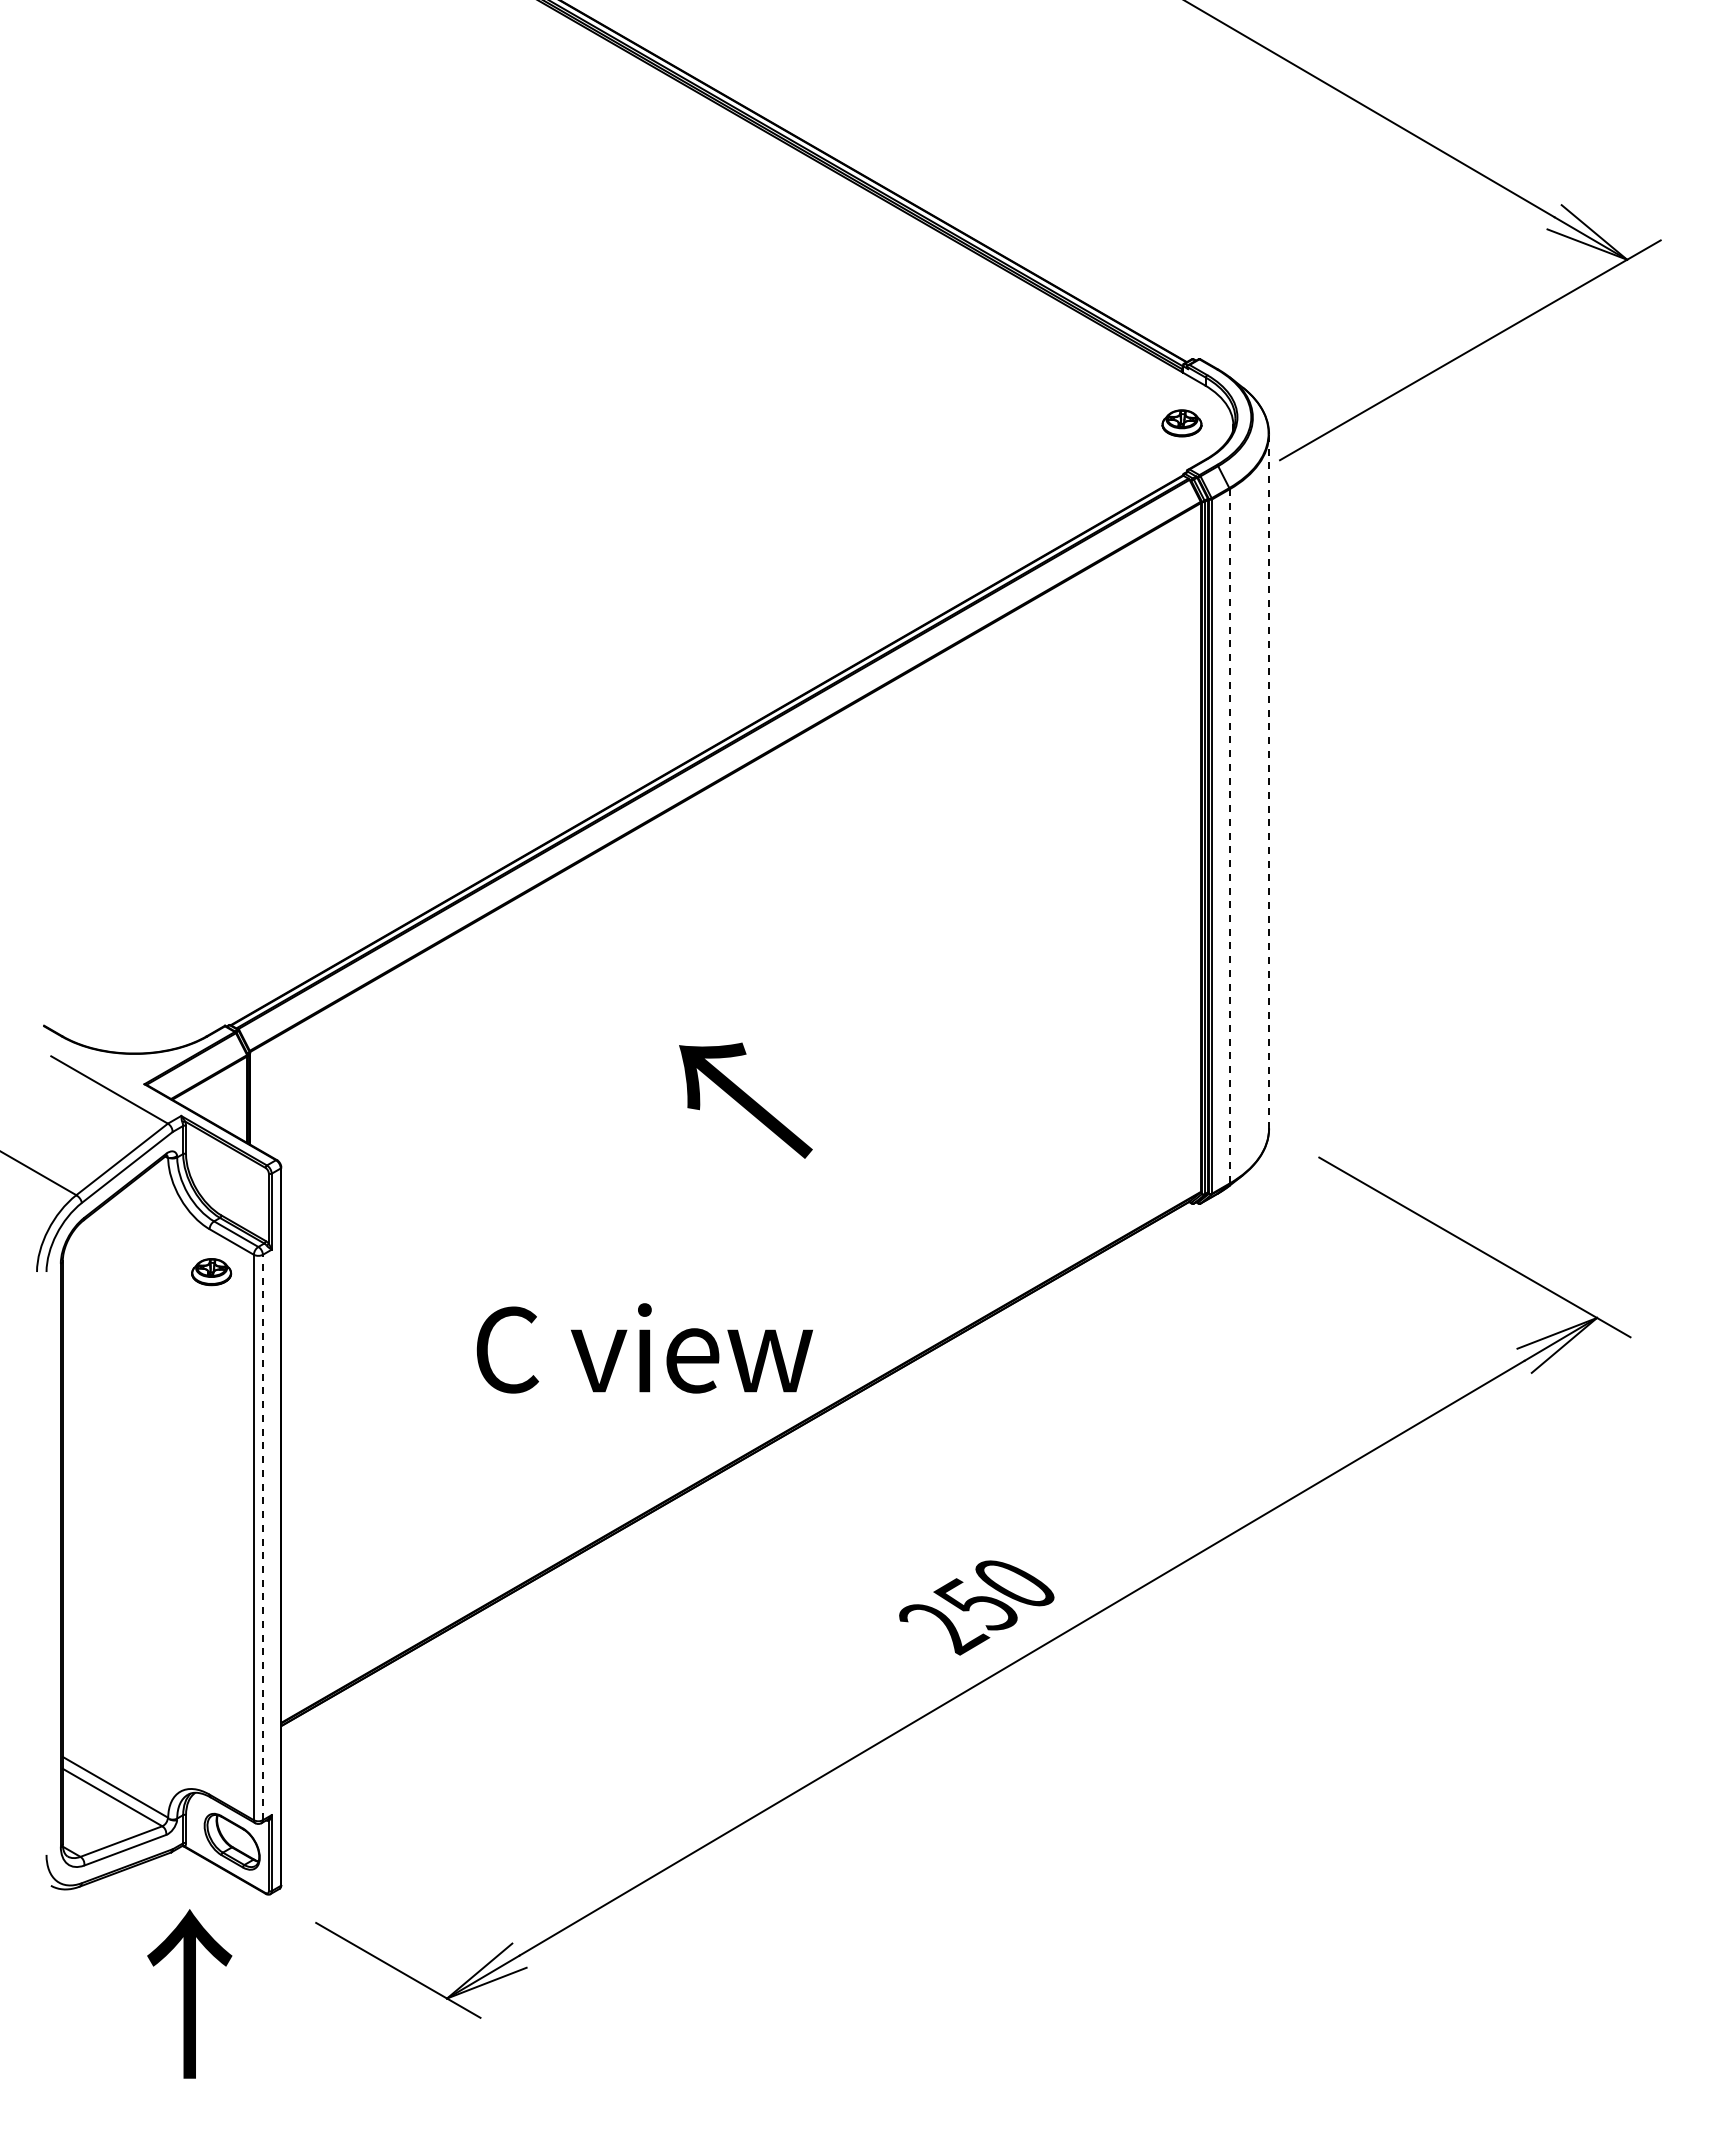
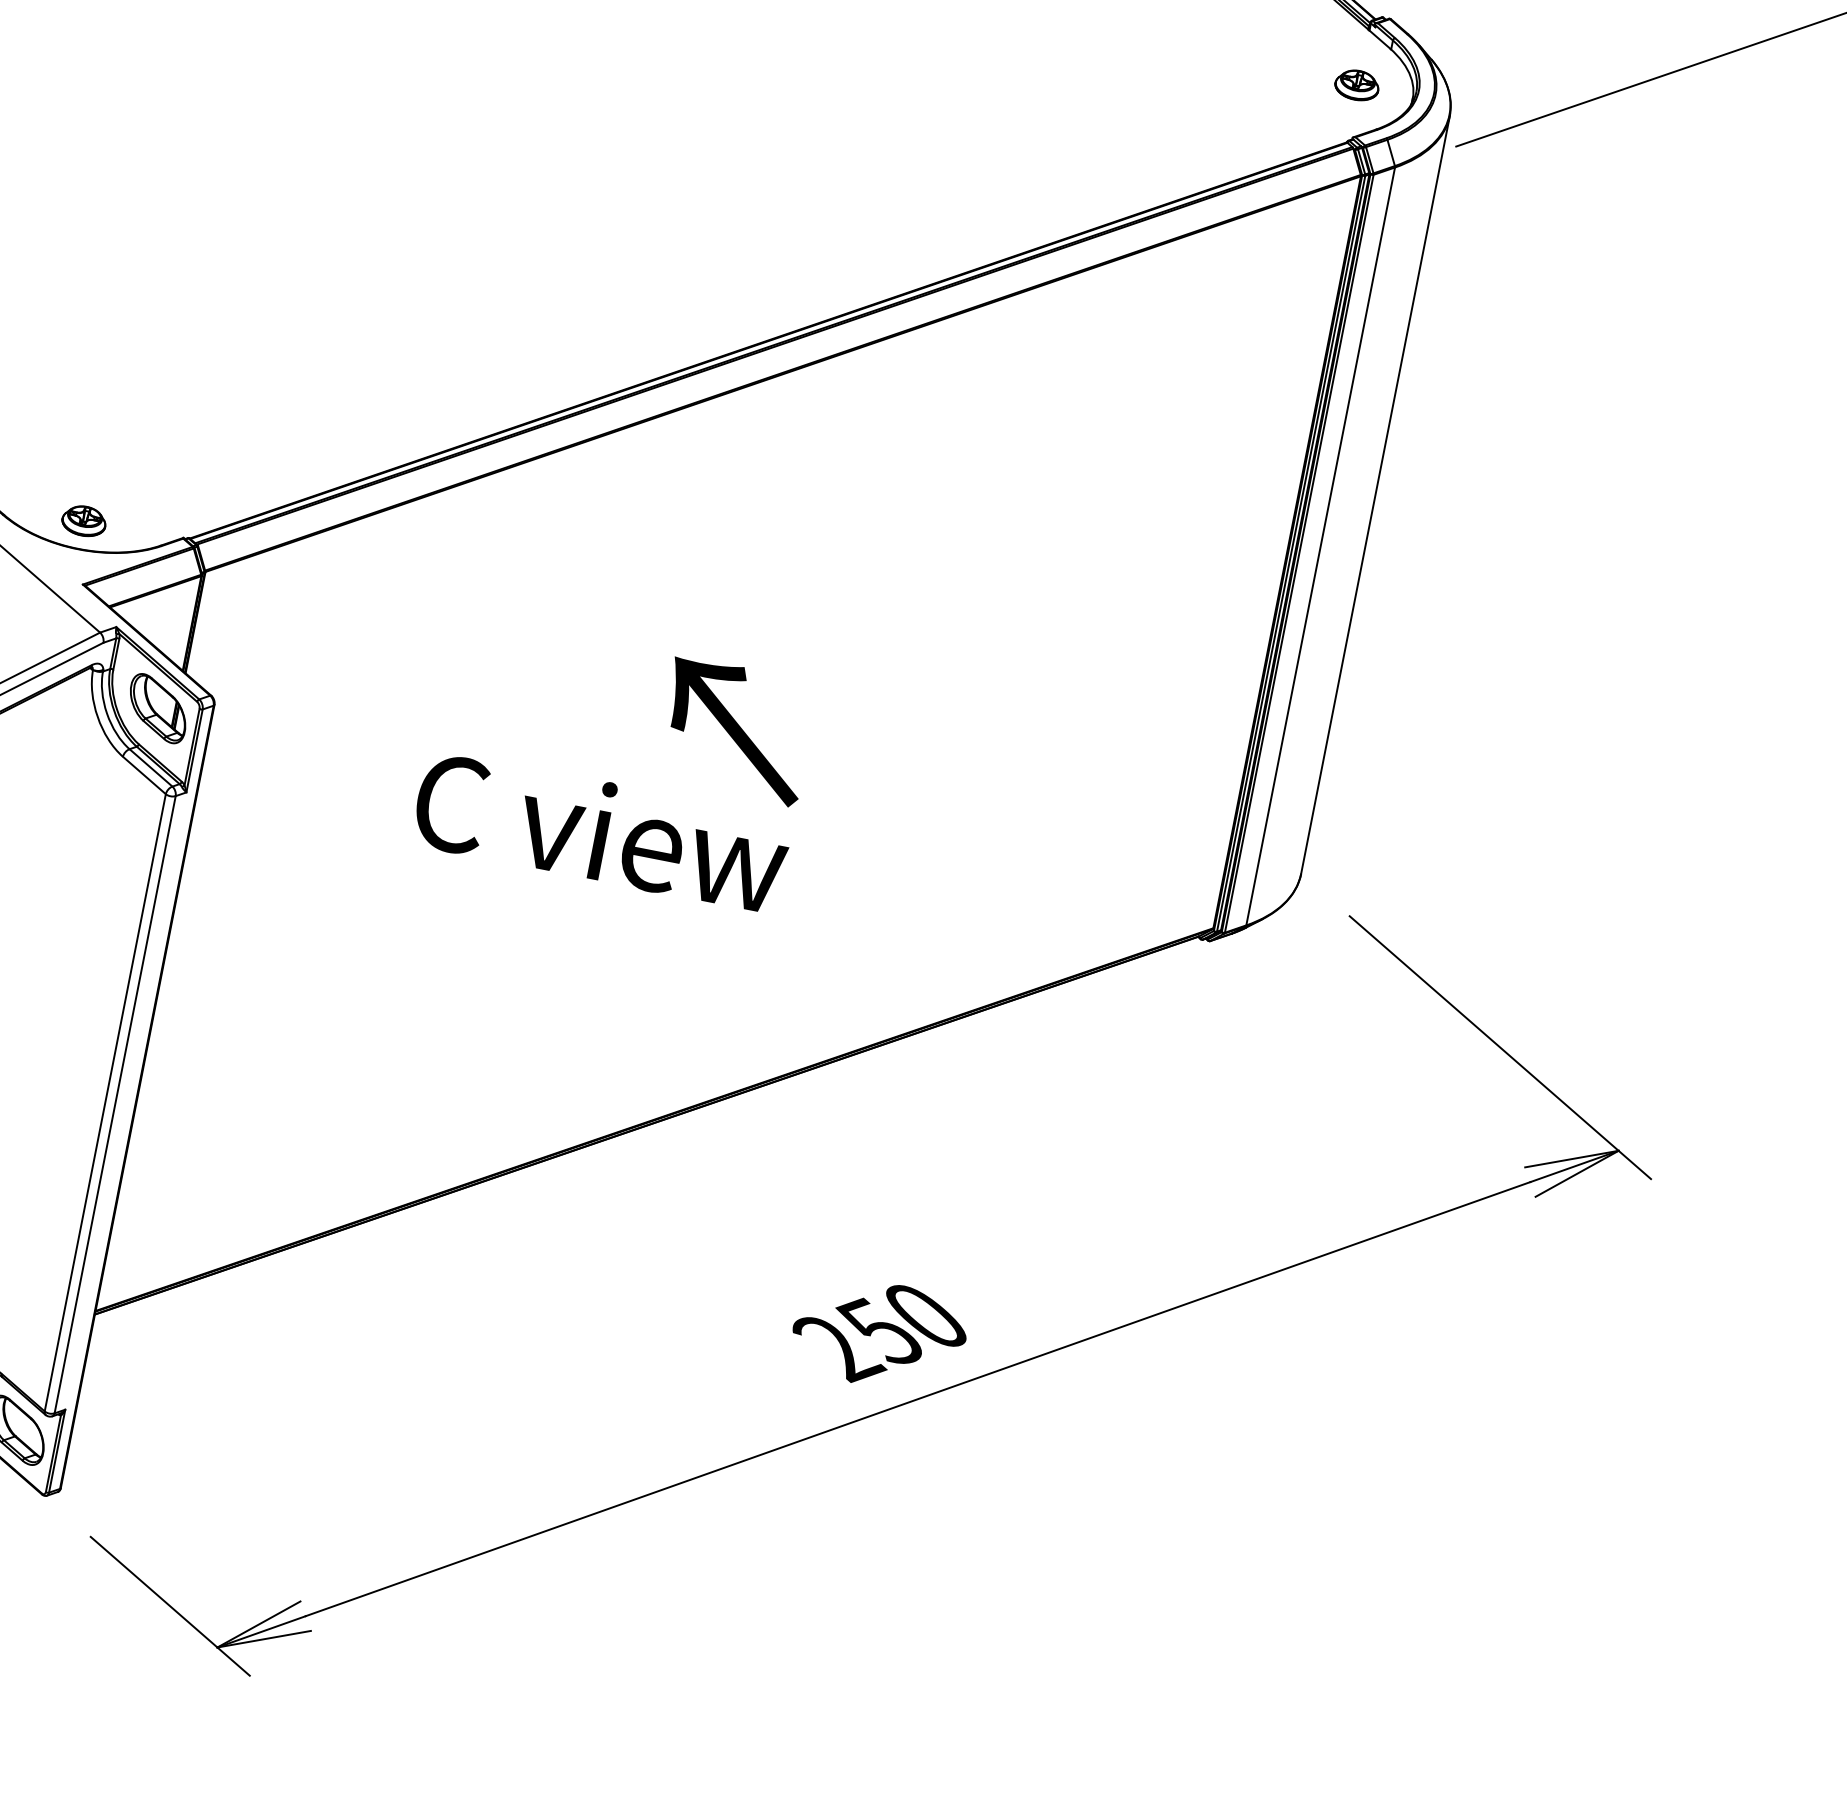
line: (1269, 780) -> (1376, 493), dashed -> solid
line: (1229, 836) -> (1320, 546), dashed -> solid
part: (231, 1180) -> (157, 708), added
part: (211, 1272) -> (83, 521), moved
text: (644, 1348) -> (601, 831), moved
line: (262, 1537) -> (114, 1104), dashed -> solid

